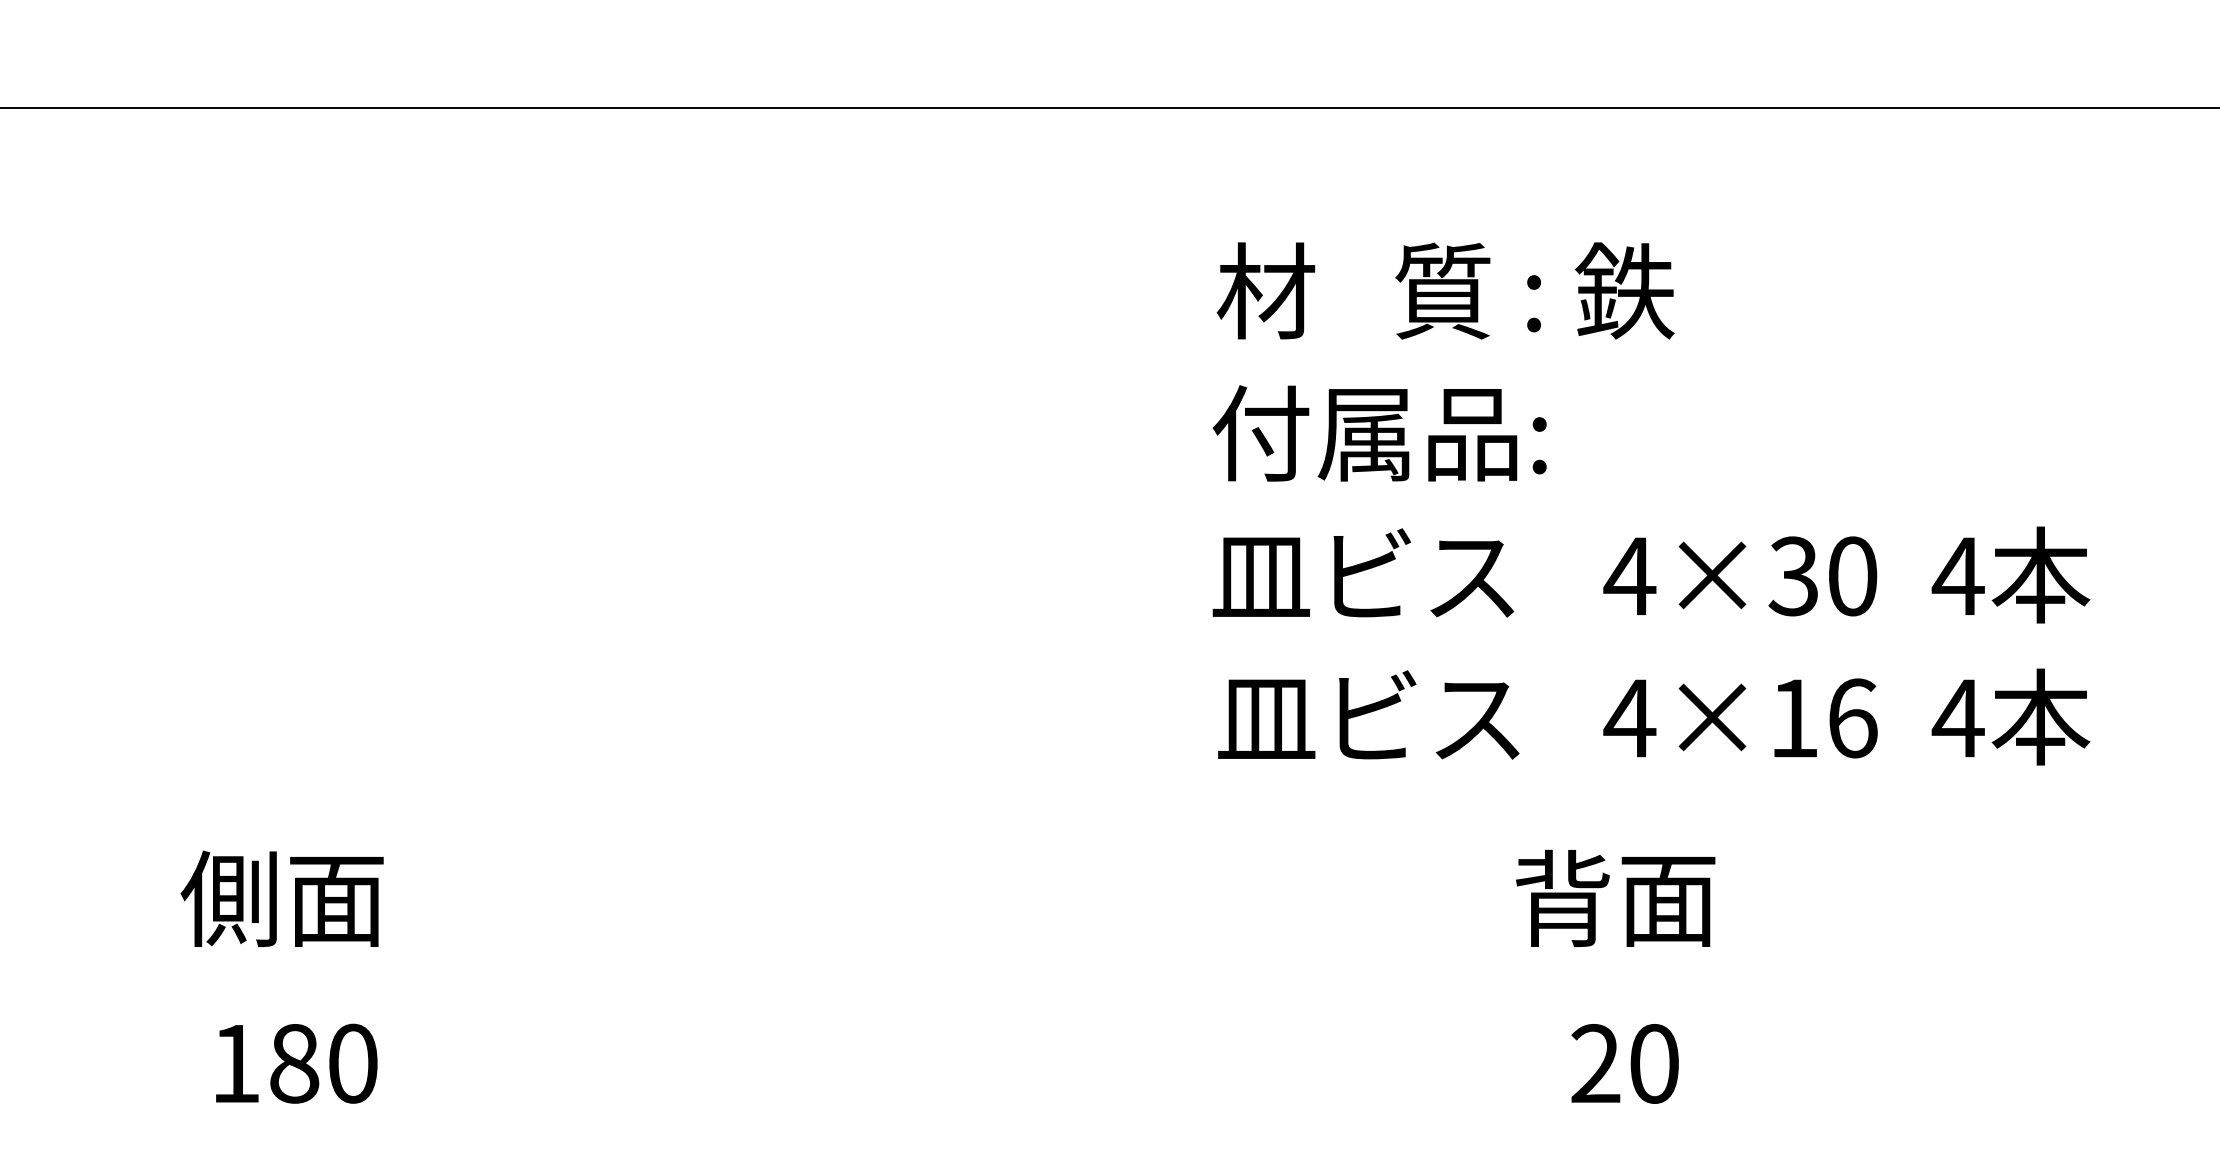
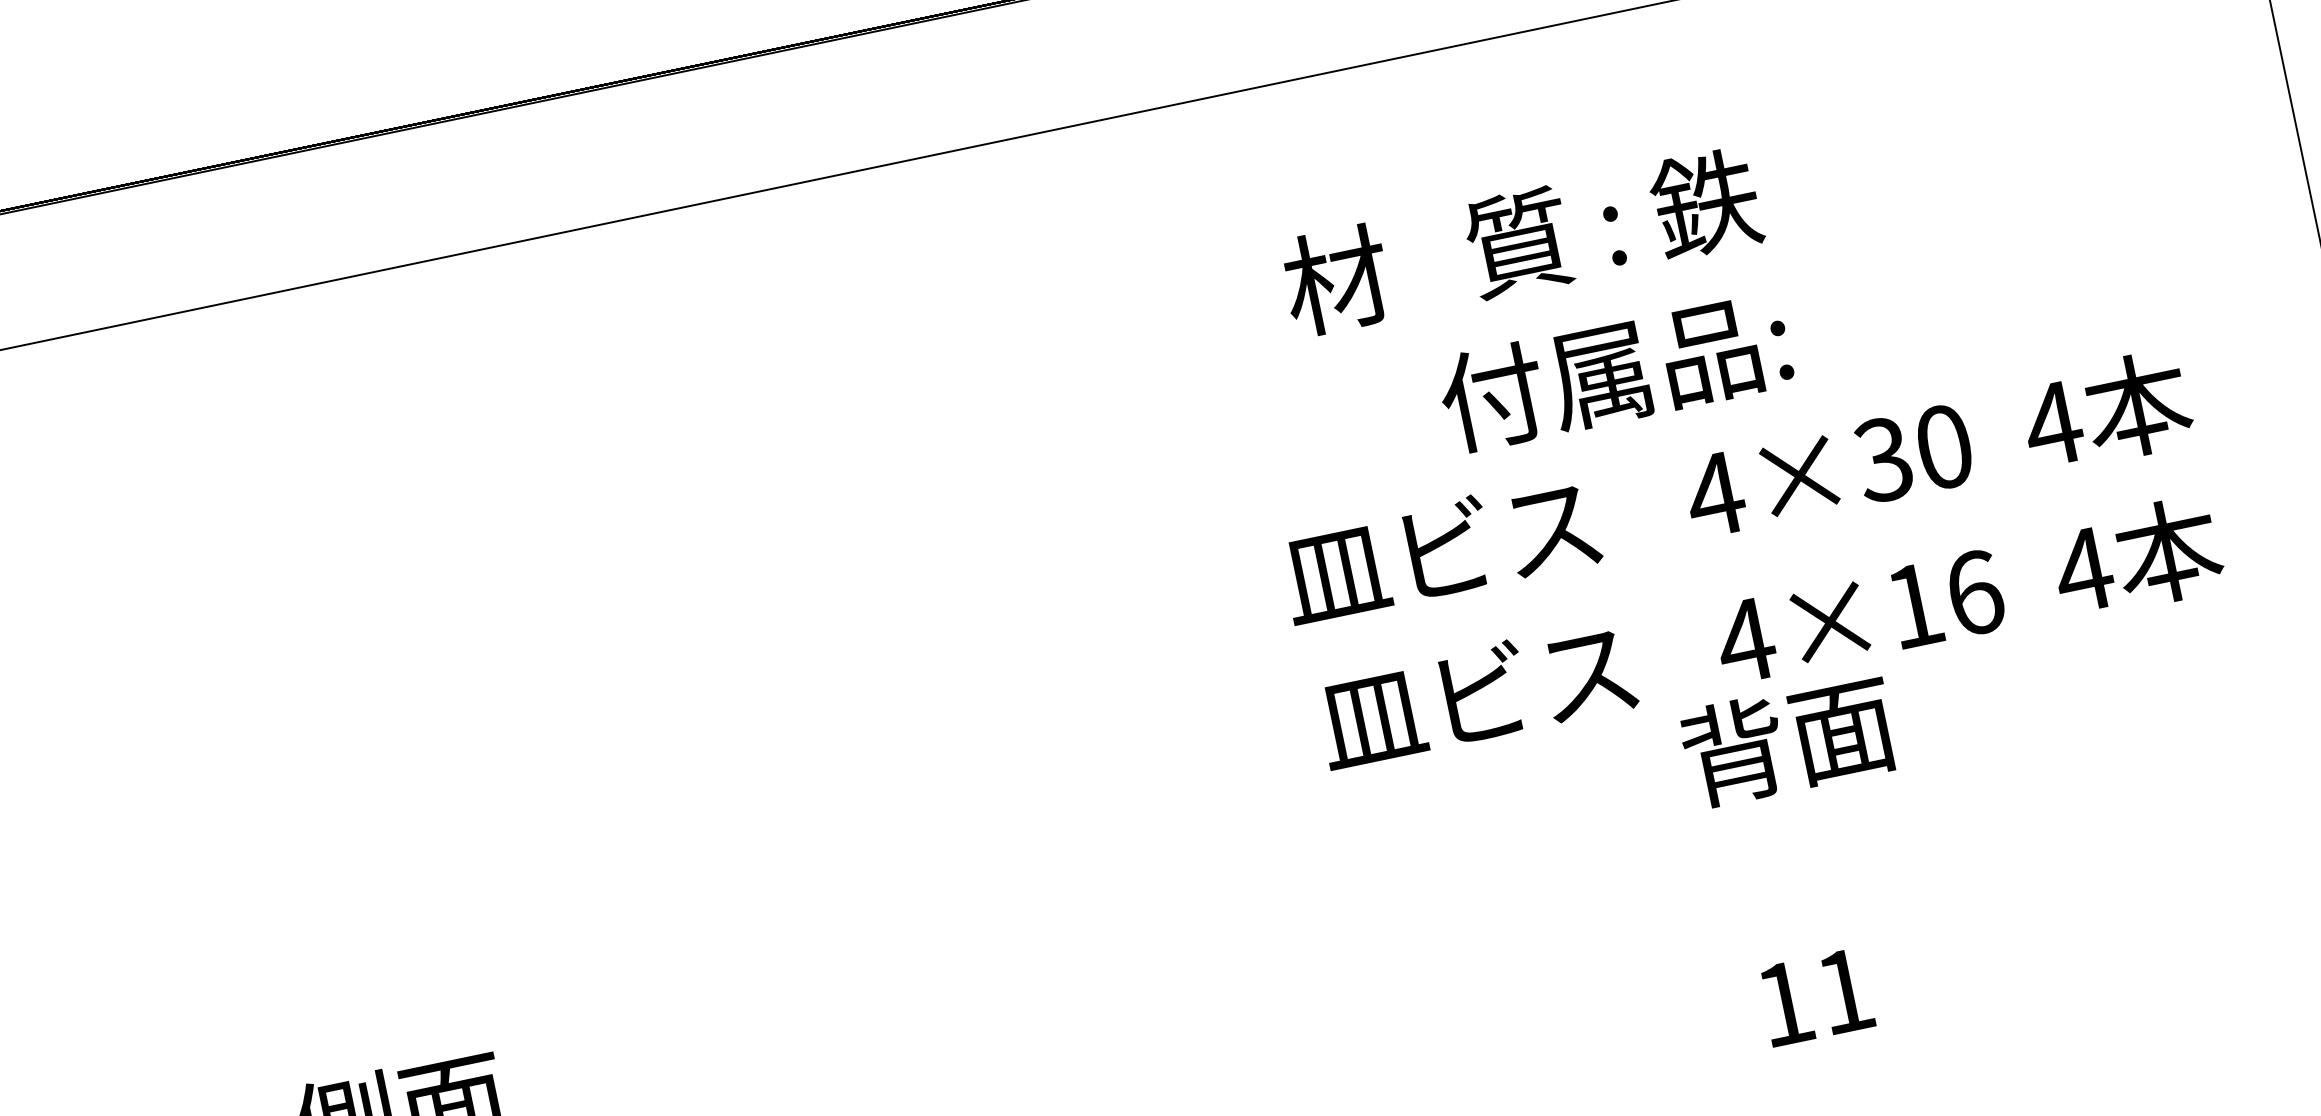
text: (1445, 290) -> (1521, 241), moved
text: (1379, 433) -> (1614, 372), moved
text: (1615, 897) -> (1788, 739), moved
text: (1624, 1063) -> (1814, 997), 20 -> 11

